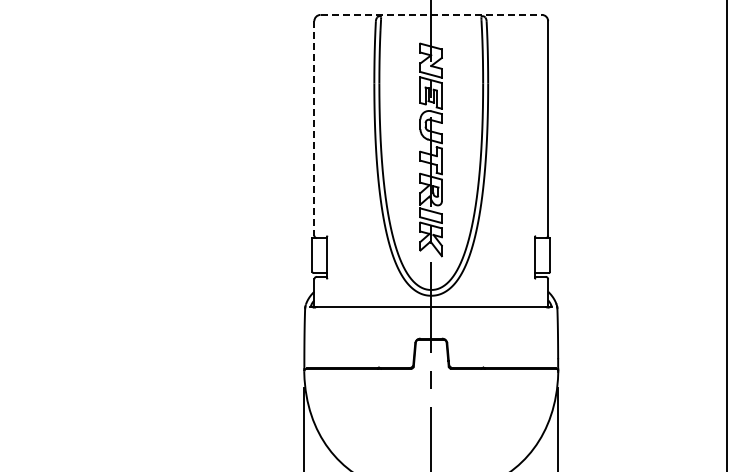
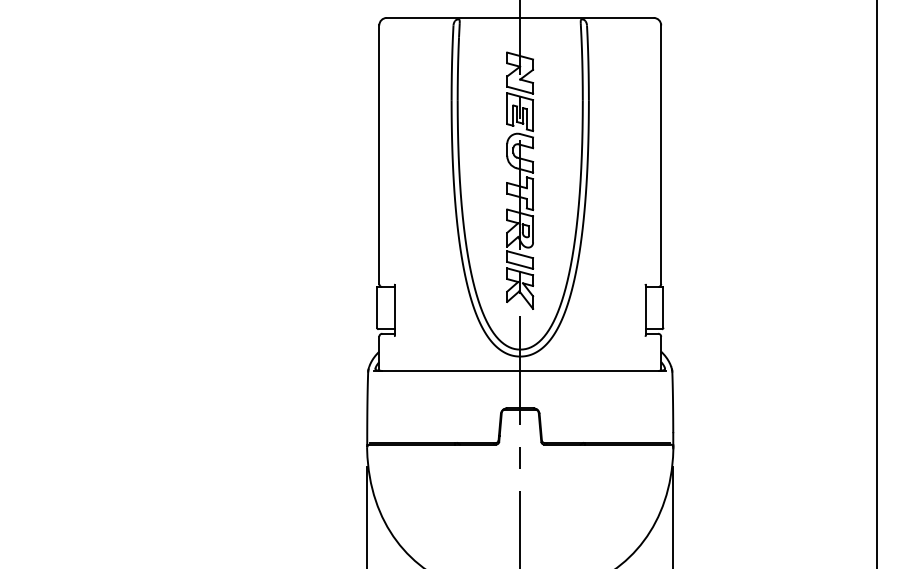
line: (431, 14) -> (520, 17), dashed -> solid
line: (314, 128) -> (379, 154), dashed -> solid

